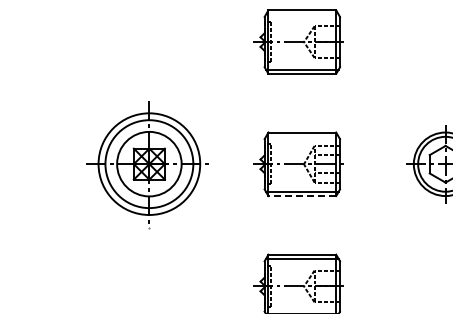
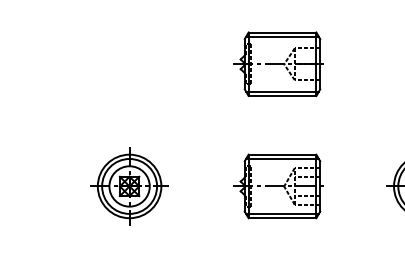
line: (301, 14) -> (281, 36), added
line: (301, 136) -> (281, 158), added
part: (149, 164) -> (129, 186), size x0.62
line: (302, 196) -> (282, 218), dashed -> solid

